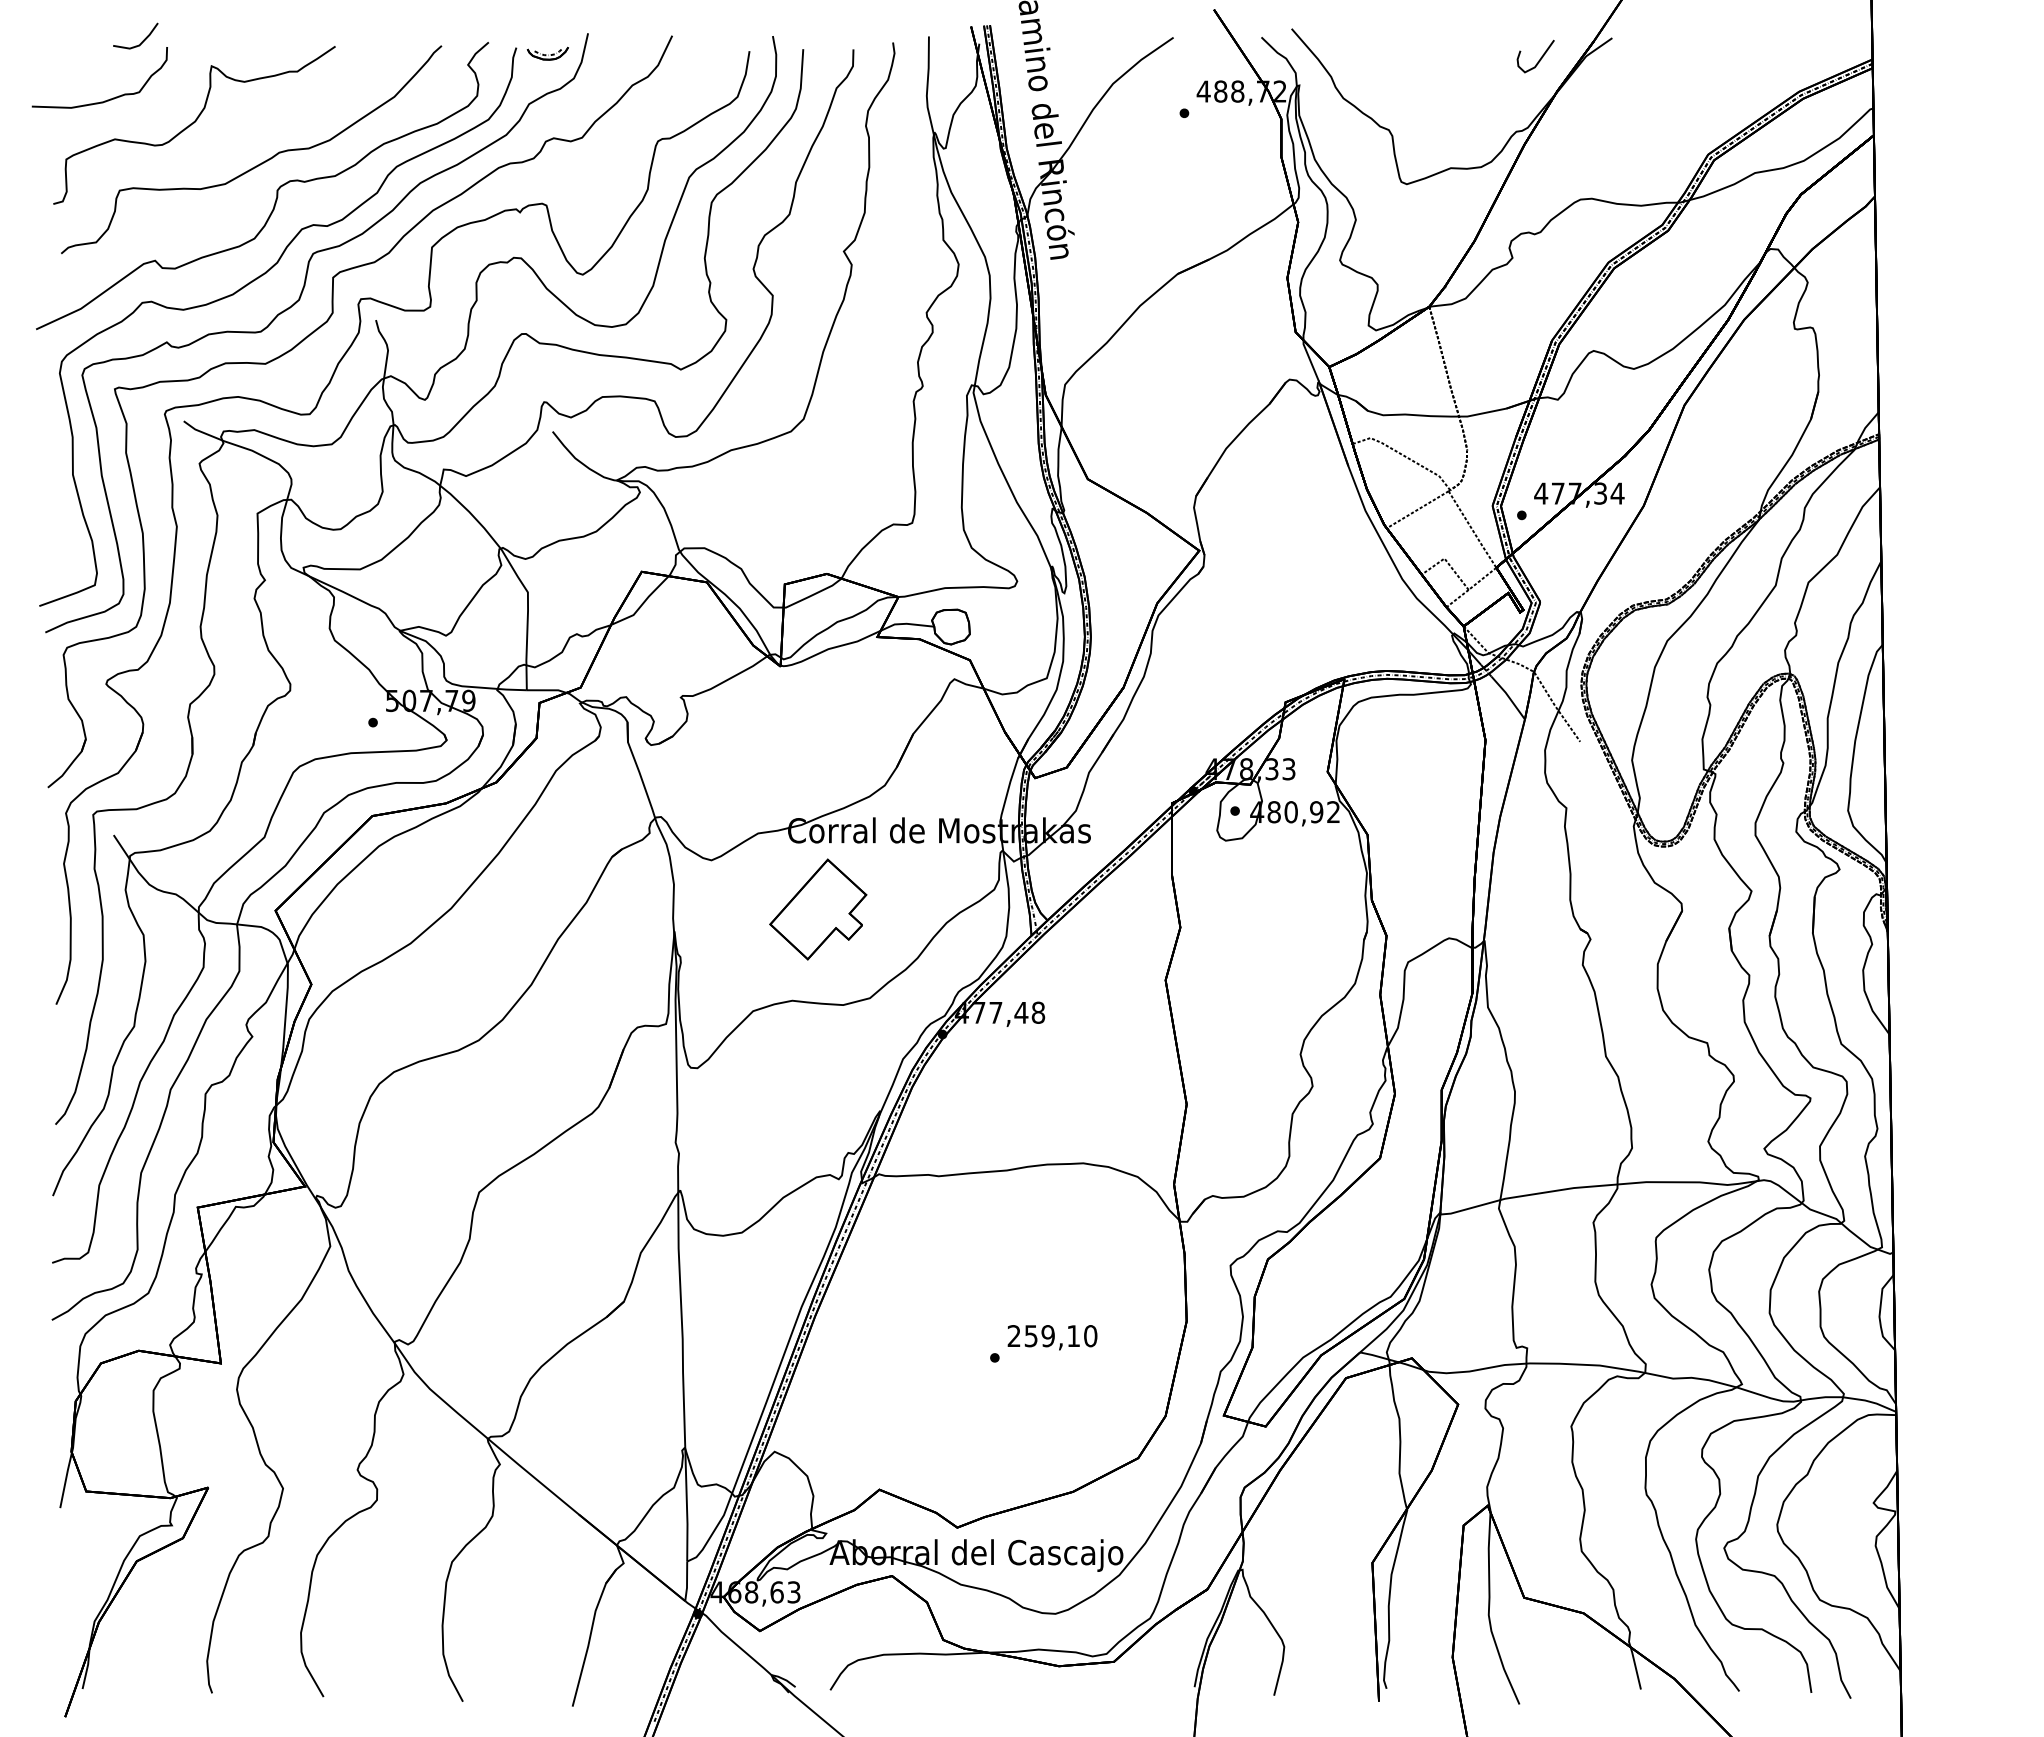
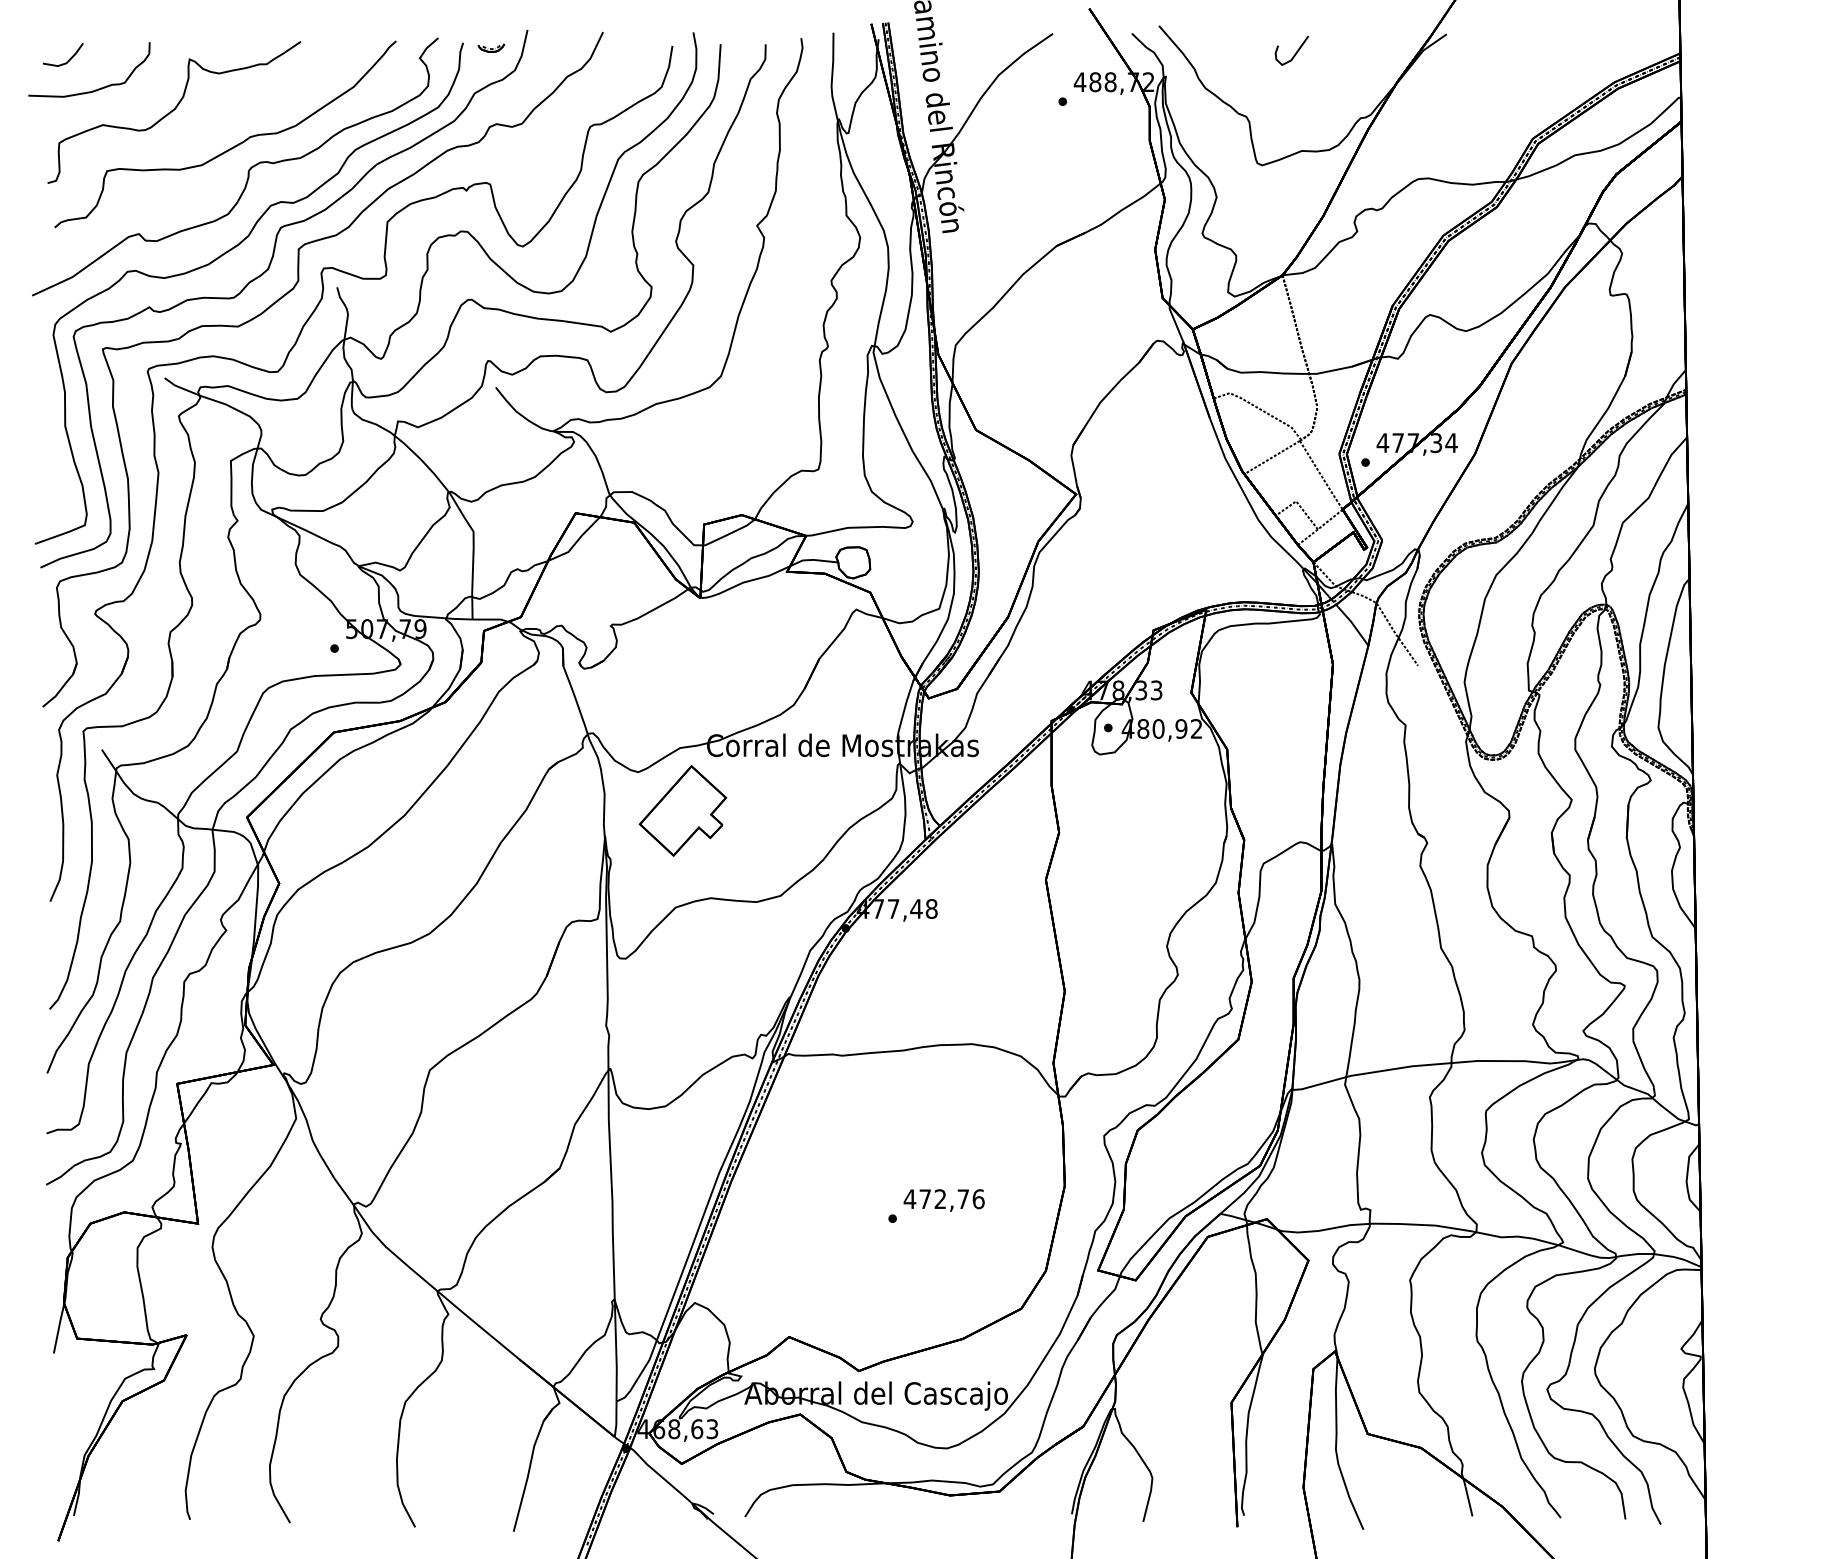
line: (141, 41) -> (68, 59), moved
part: (547, 53) -> (491, 48), size x0.71
curve: (1539, 59) -> (1295, 53), moved
part: (818, 909) -> (683, 810), moved
text: (1052, 1336) -> (944, 1199), 259,10 -> 472,76

